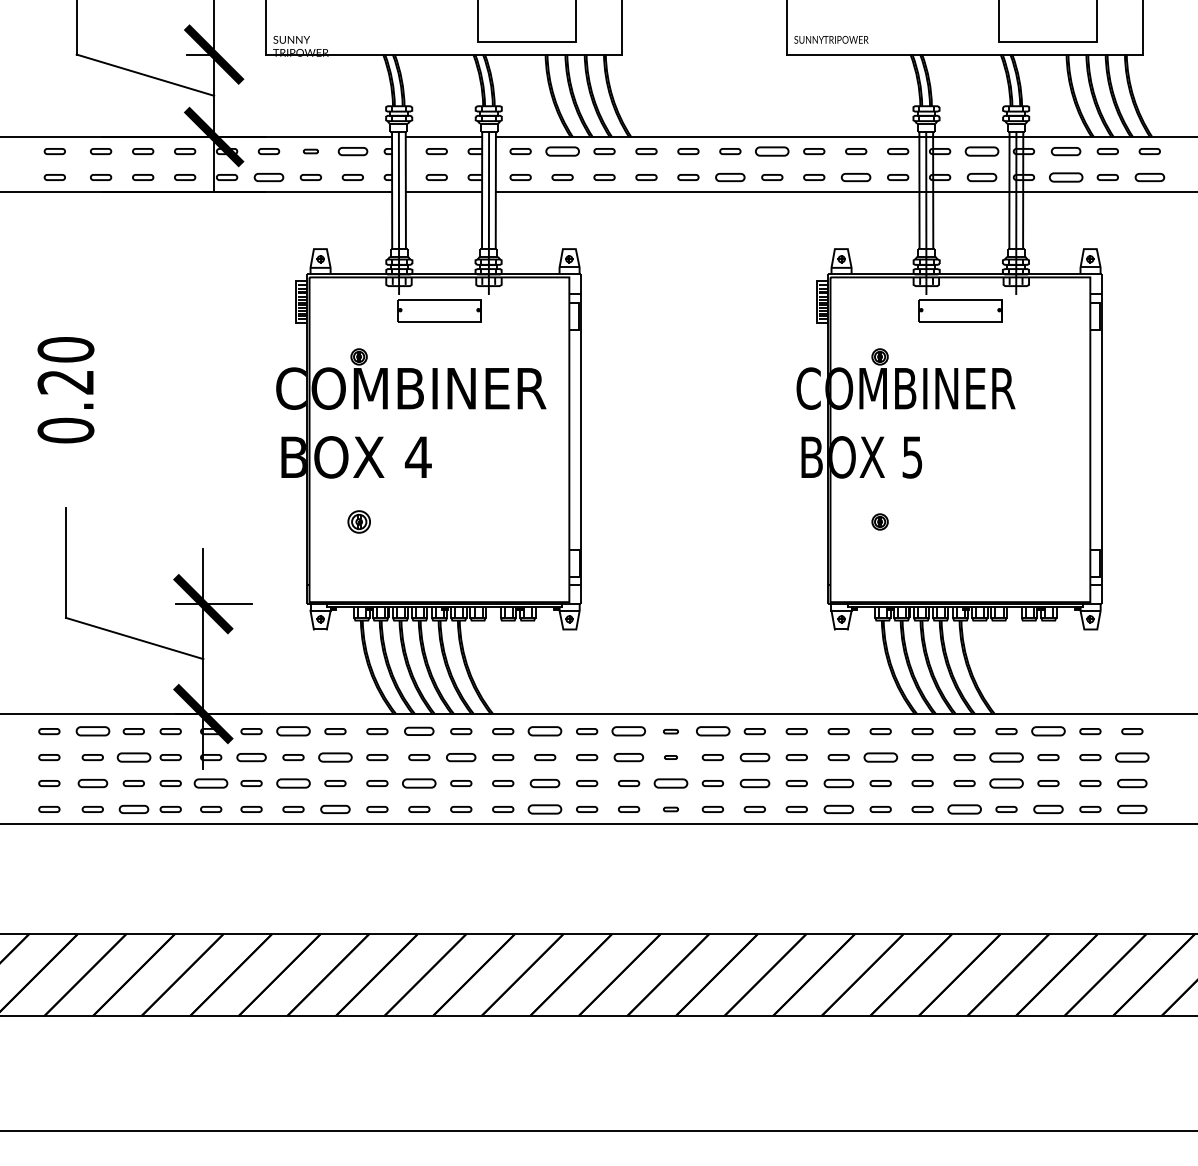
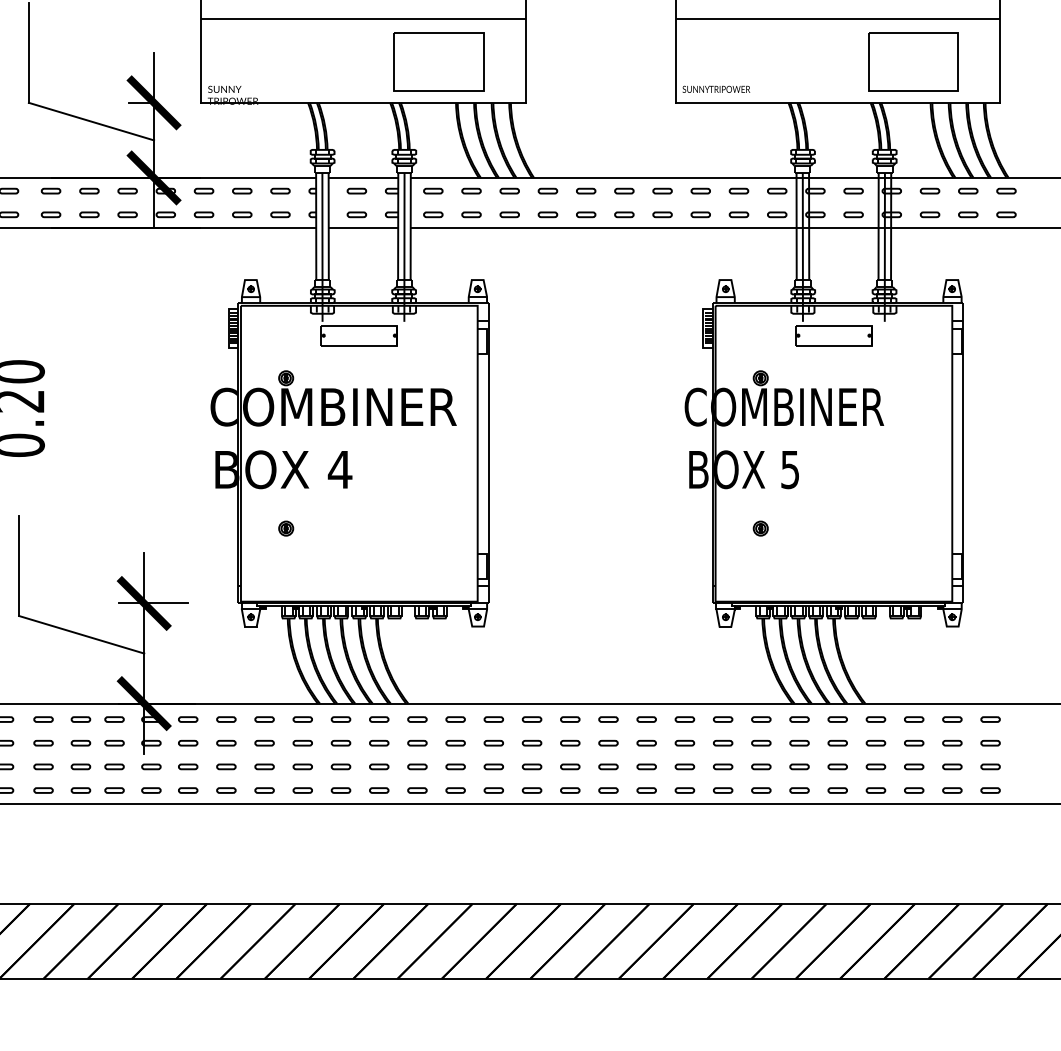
part: (310, 151) -> (241, 191), size x1.43
part: (352, 151) -> (280, 191), size x0.71
part: (562, 151) -> (471, 191), size x0.62
part: (772, 151) -> (662, 191), size x0.62
part: (981, 151) -> (853, 191), size x0.62
part: (1065, 151) -> (929, 191), size x0.71
part: (268, 177) -> (203, 214), size x0.71
part: (730, 177) -> (624, 214), size x0.71
part: (856, 177) -> (739, 214), size x0.71
part: (981, 177) -> (853, 214), size x0.71
part: (1065, 177) -> (929, 214), size x0.62
part: (1149, 177) -> (1006, 214), size x0.71
part: (358, 521) -> (285, 528), size x0.71
part: (92, 731) -> (43, 719), size x0.62
part: (293, 731) -> (226, 719), size x0.62
part: (419, 731) -> (341, 719), size x0.71
part: (545, 731) -> (455, 719), size x0.62
part: (629, 731) -> (532, 719), size x0.62
part: (670, 731) -> (569, 719), size x1.43
part: (712, 731) -> (608, 719), size x0.62
part: (1048, 731) -> (914, 719), size x0.62
part: (133, 757) -> (80, 743), size x0.62
part: (251, 757) -> (188, 743), size x0.71
part: (335, 757) -> (264, 743), size x0.62
part: (461, 757) -> (379, 743), size x0.71
part: (629, 757) -> (532, 743), size x0.71
part: (670, 757) -> (569, 743), size x1.67
part: (754, 757) -> (646, 743), size x0.71
part: (880, 757) -> (761, 743), size x0.62
part: (1006, 757) -> (875, 743), size x0.62
part: (1132, 757) -> (990, 743), size x0.62
part: (92, 783) -> (43, 766), size x0.71
part: (211, 783) -> (151, 766), size x0.62
part: (293, 783) -> (226, 766), size x0.62
part: (419, 783) -> (341, 766), size x0.62
part: (545, 783) -> (455, 766), size x0.71
part: (670, 783) -> (569, 766), size x0.62
part: (754, 783) -> (646, 766), size x0.71
part: (838, 783) -> (722, 766), size x0.71
part: (1006, 783) -> (875, 766), size x0.62
part: (1132, 783) -> (990, 766), size x0.71
part: (133, 809) -> (80, 790), size x0.71
part: (335, 809) -> (264, 790), size x0.71
part: (545, 809) -> (455, 790), size x0.62
part: (670, 809) -> (569, 790), size x1.43
part: (838, 809) -> (722, 790), size x0.71
part: (964, 809) -> (837, 790), size x0.62
part: (1048, 809) -> (914, 790), size x0.71
part: (1132, 809) -> (990, 790), size x0.71

